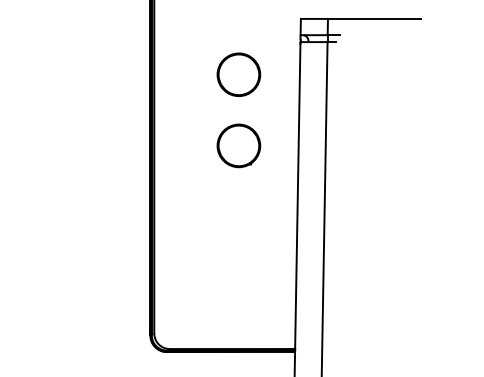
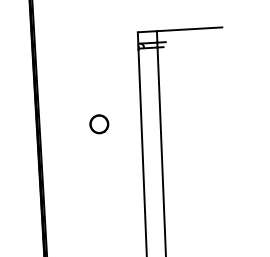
part: (238, 74) -> (96, 73), removed
part: (238, 145) -> (99, 124), size x0.6

